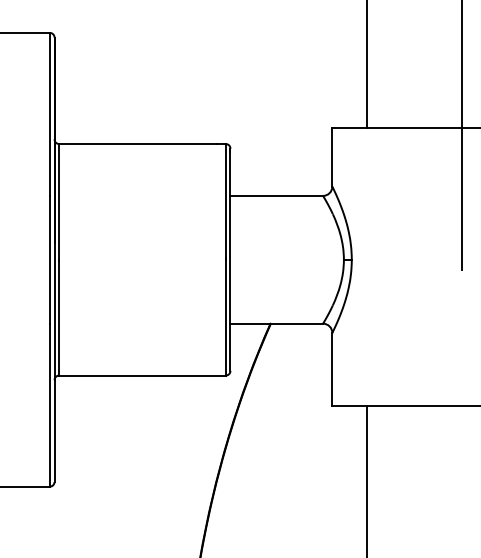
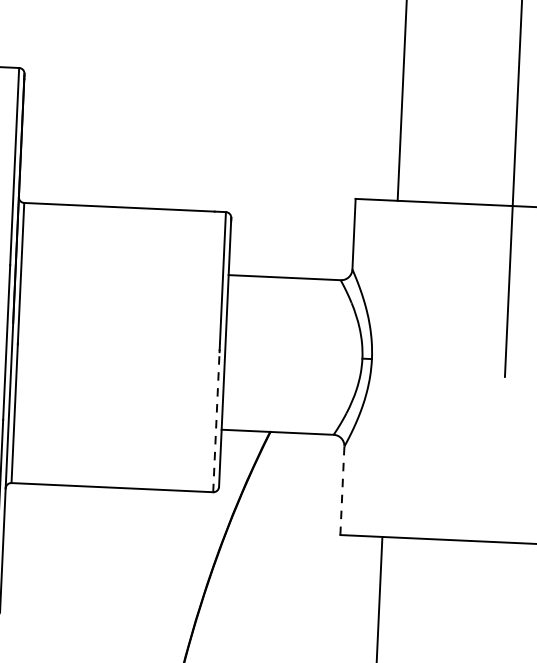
line: (225, 317) -> (215, 421), solid -> dashed
line: (332, 369) -> (342, 490), solid -> dashed

